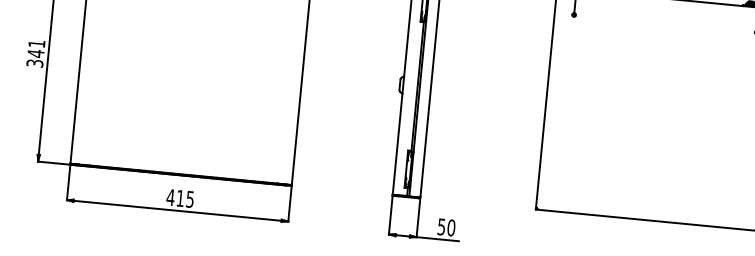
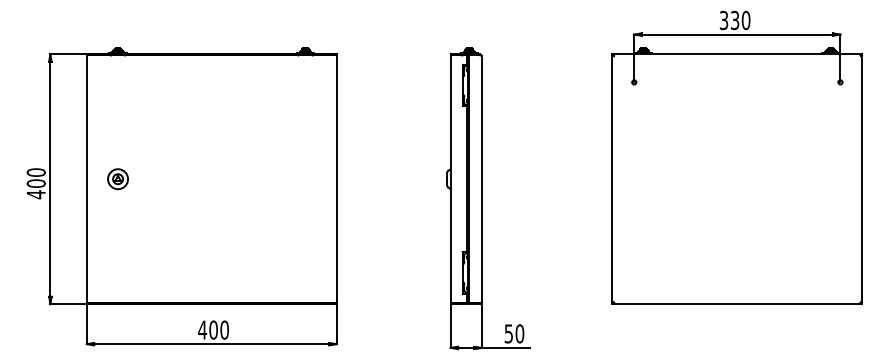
text: (35, 53) -> (35, 183), 341 -> 400
part: (108, 56) -> (117, 179), added
text: (184, 198) -> (218, 329), 415 -> 400

